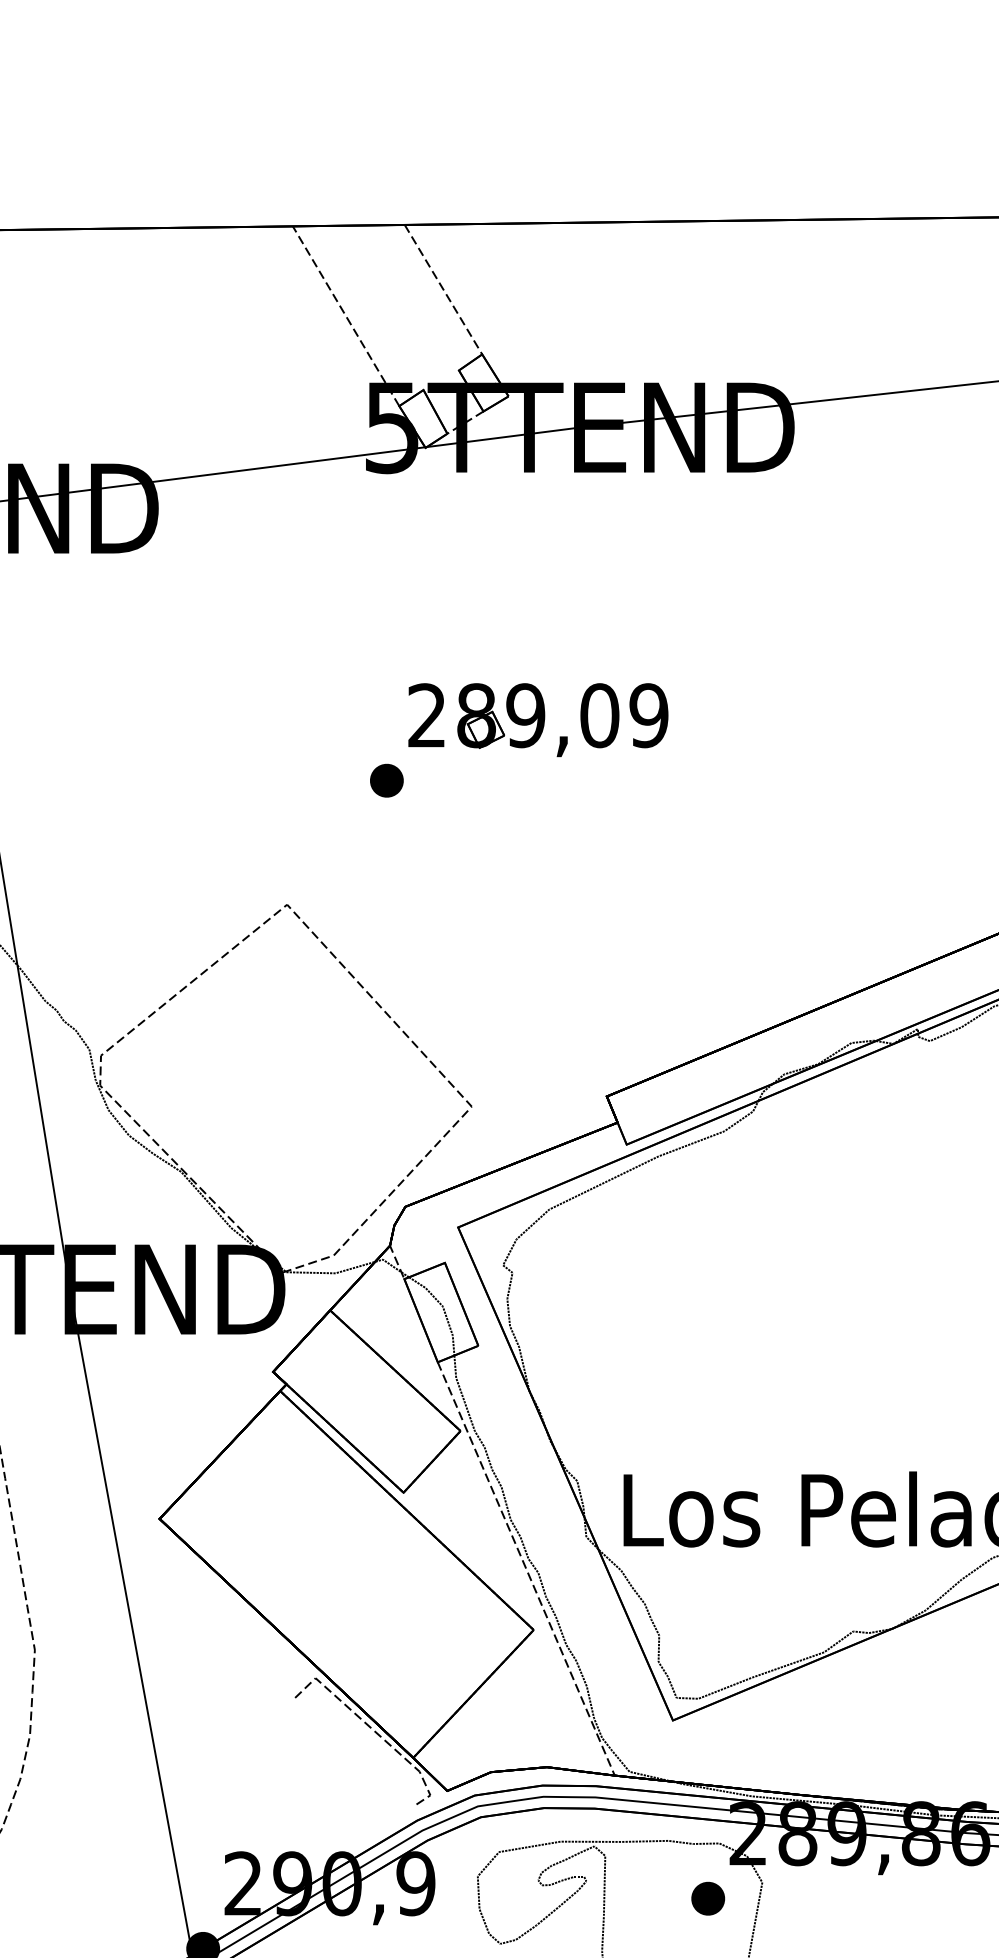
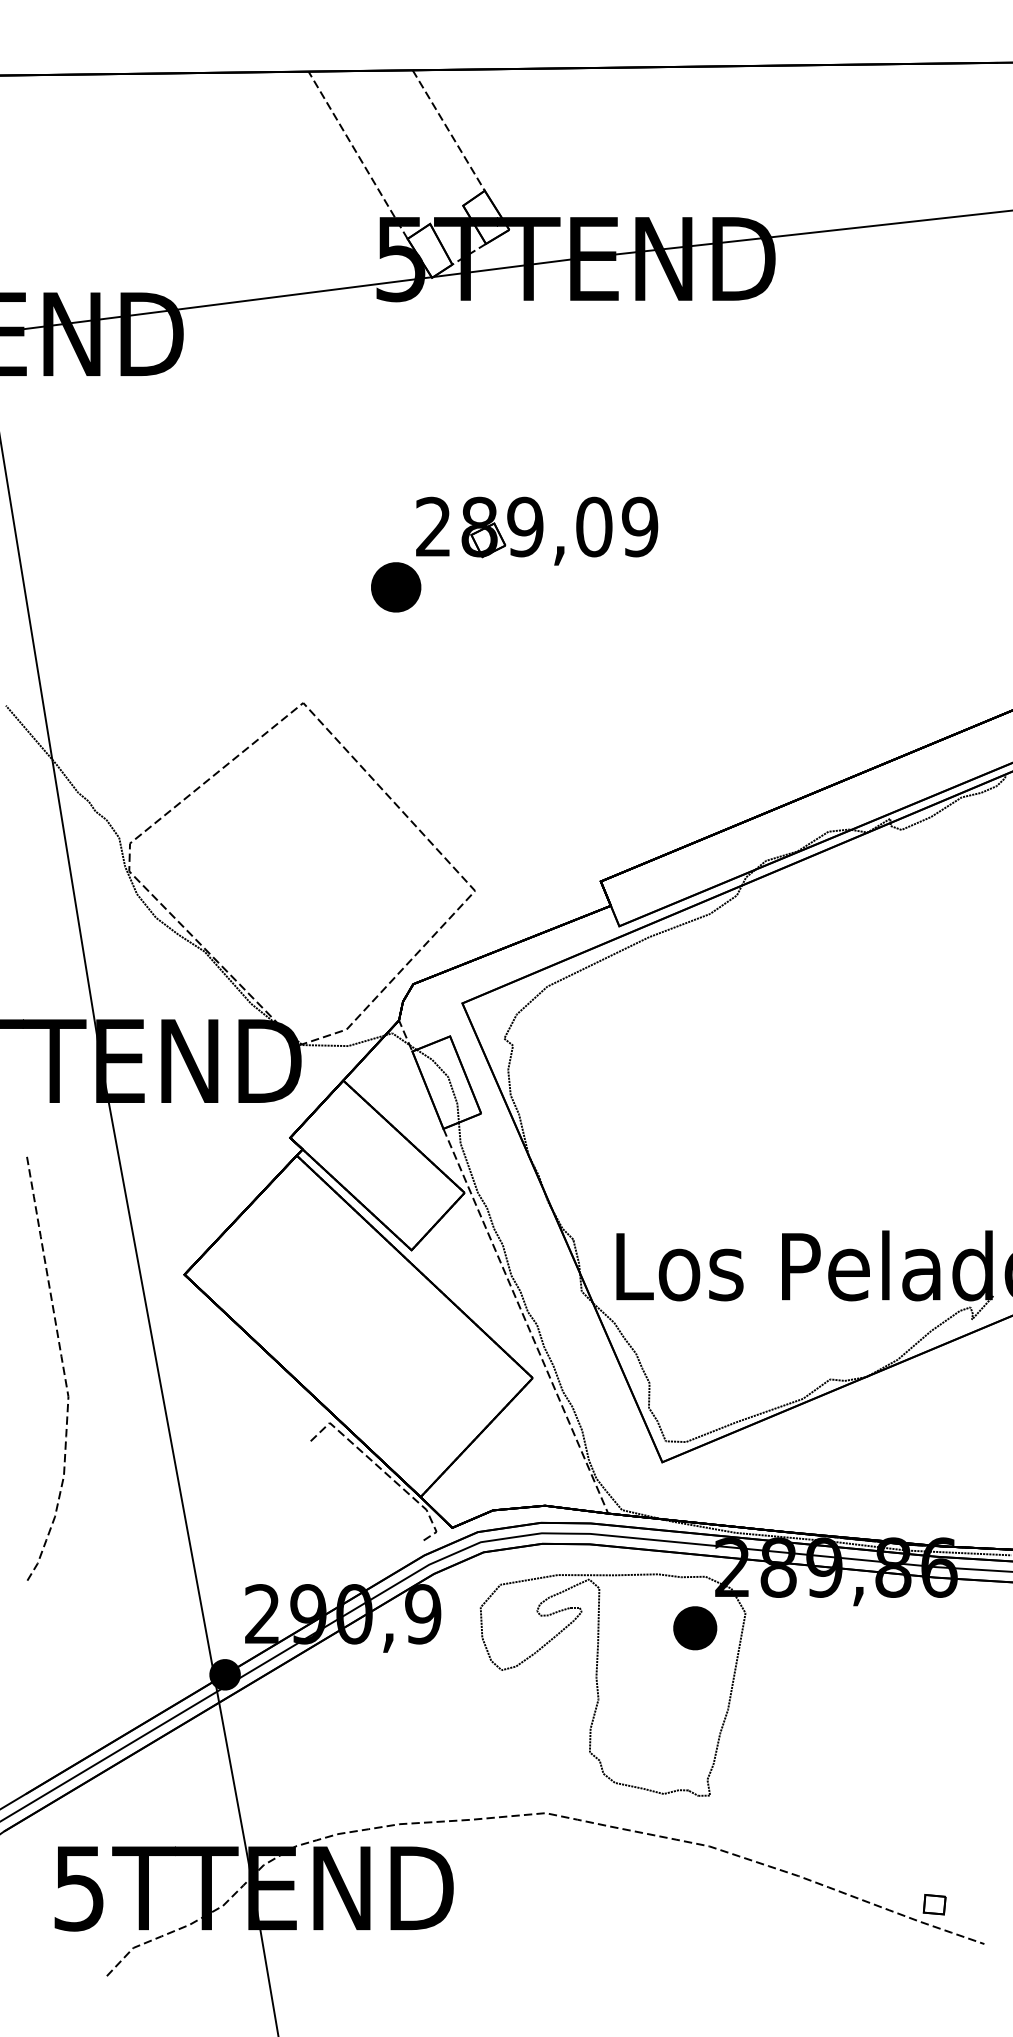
part: (386, 780) -> (395, 587), size x1.6
part: (707, 1897) -> (694, 1627), size x1.4

